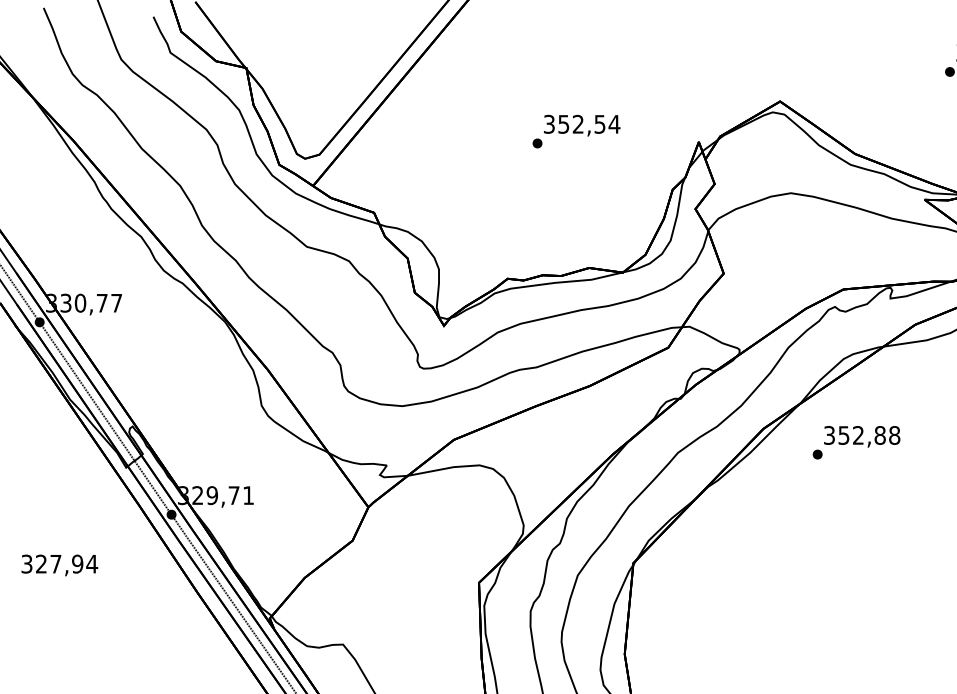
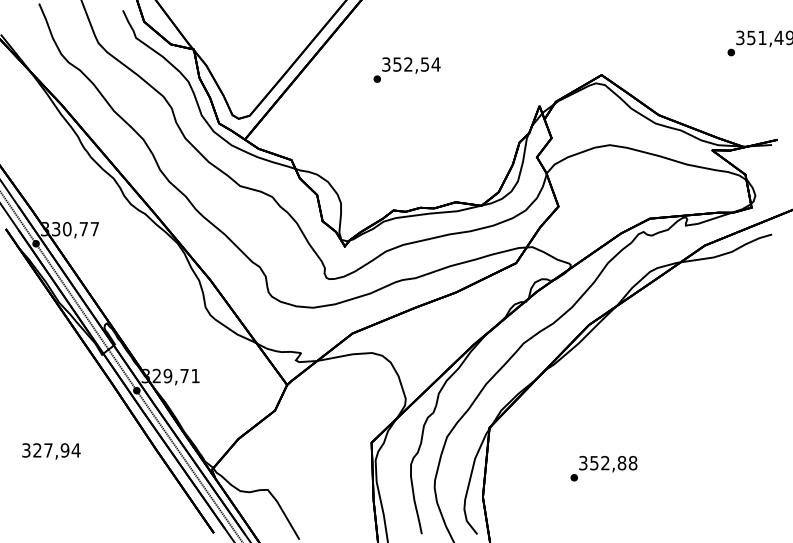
text: (575, 130) -> (406, 69), moved
text: (855, 442) -> (603, 468), moved
text: (59, 565) -> (51, 451), moved

